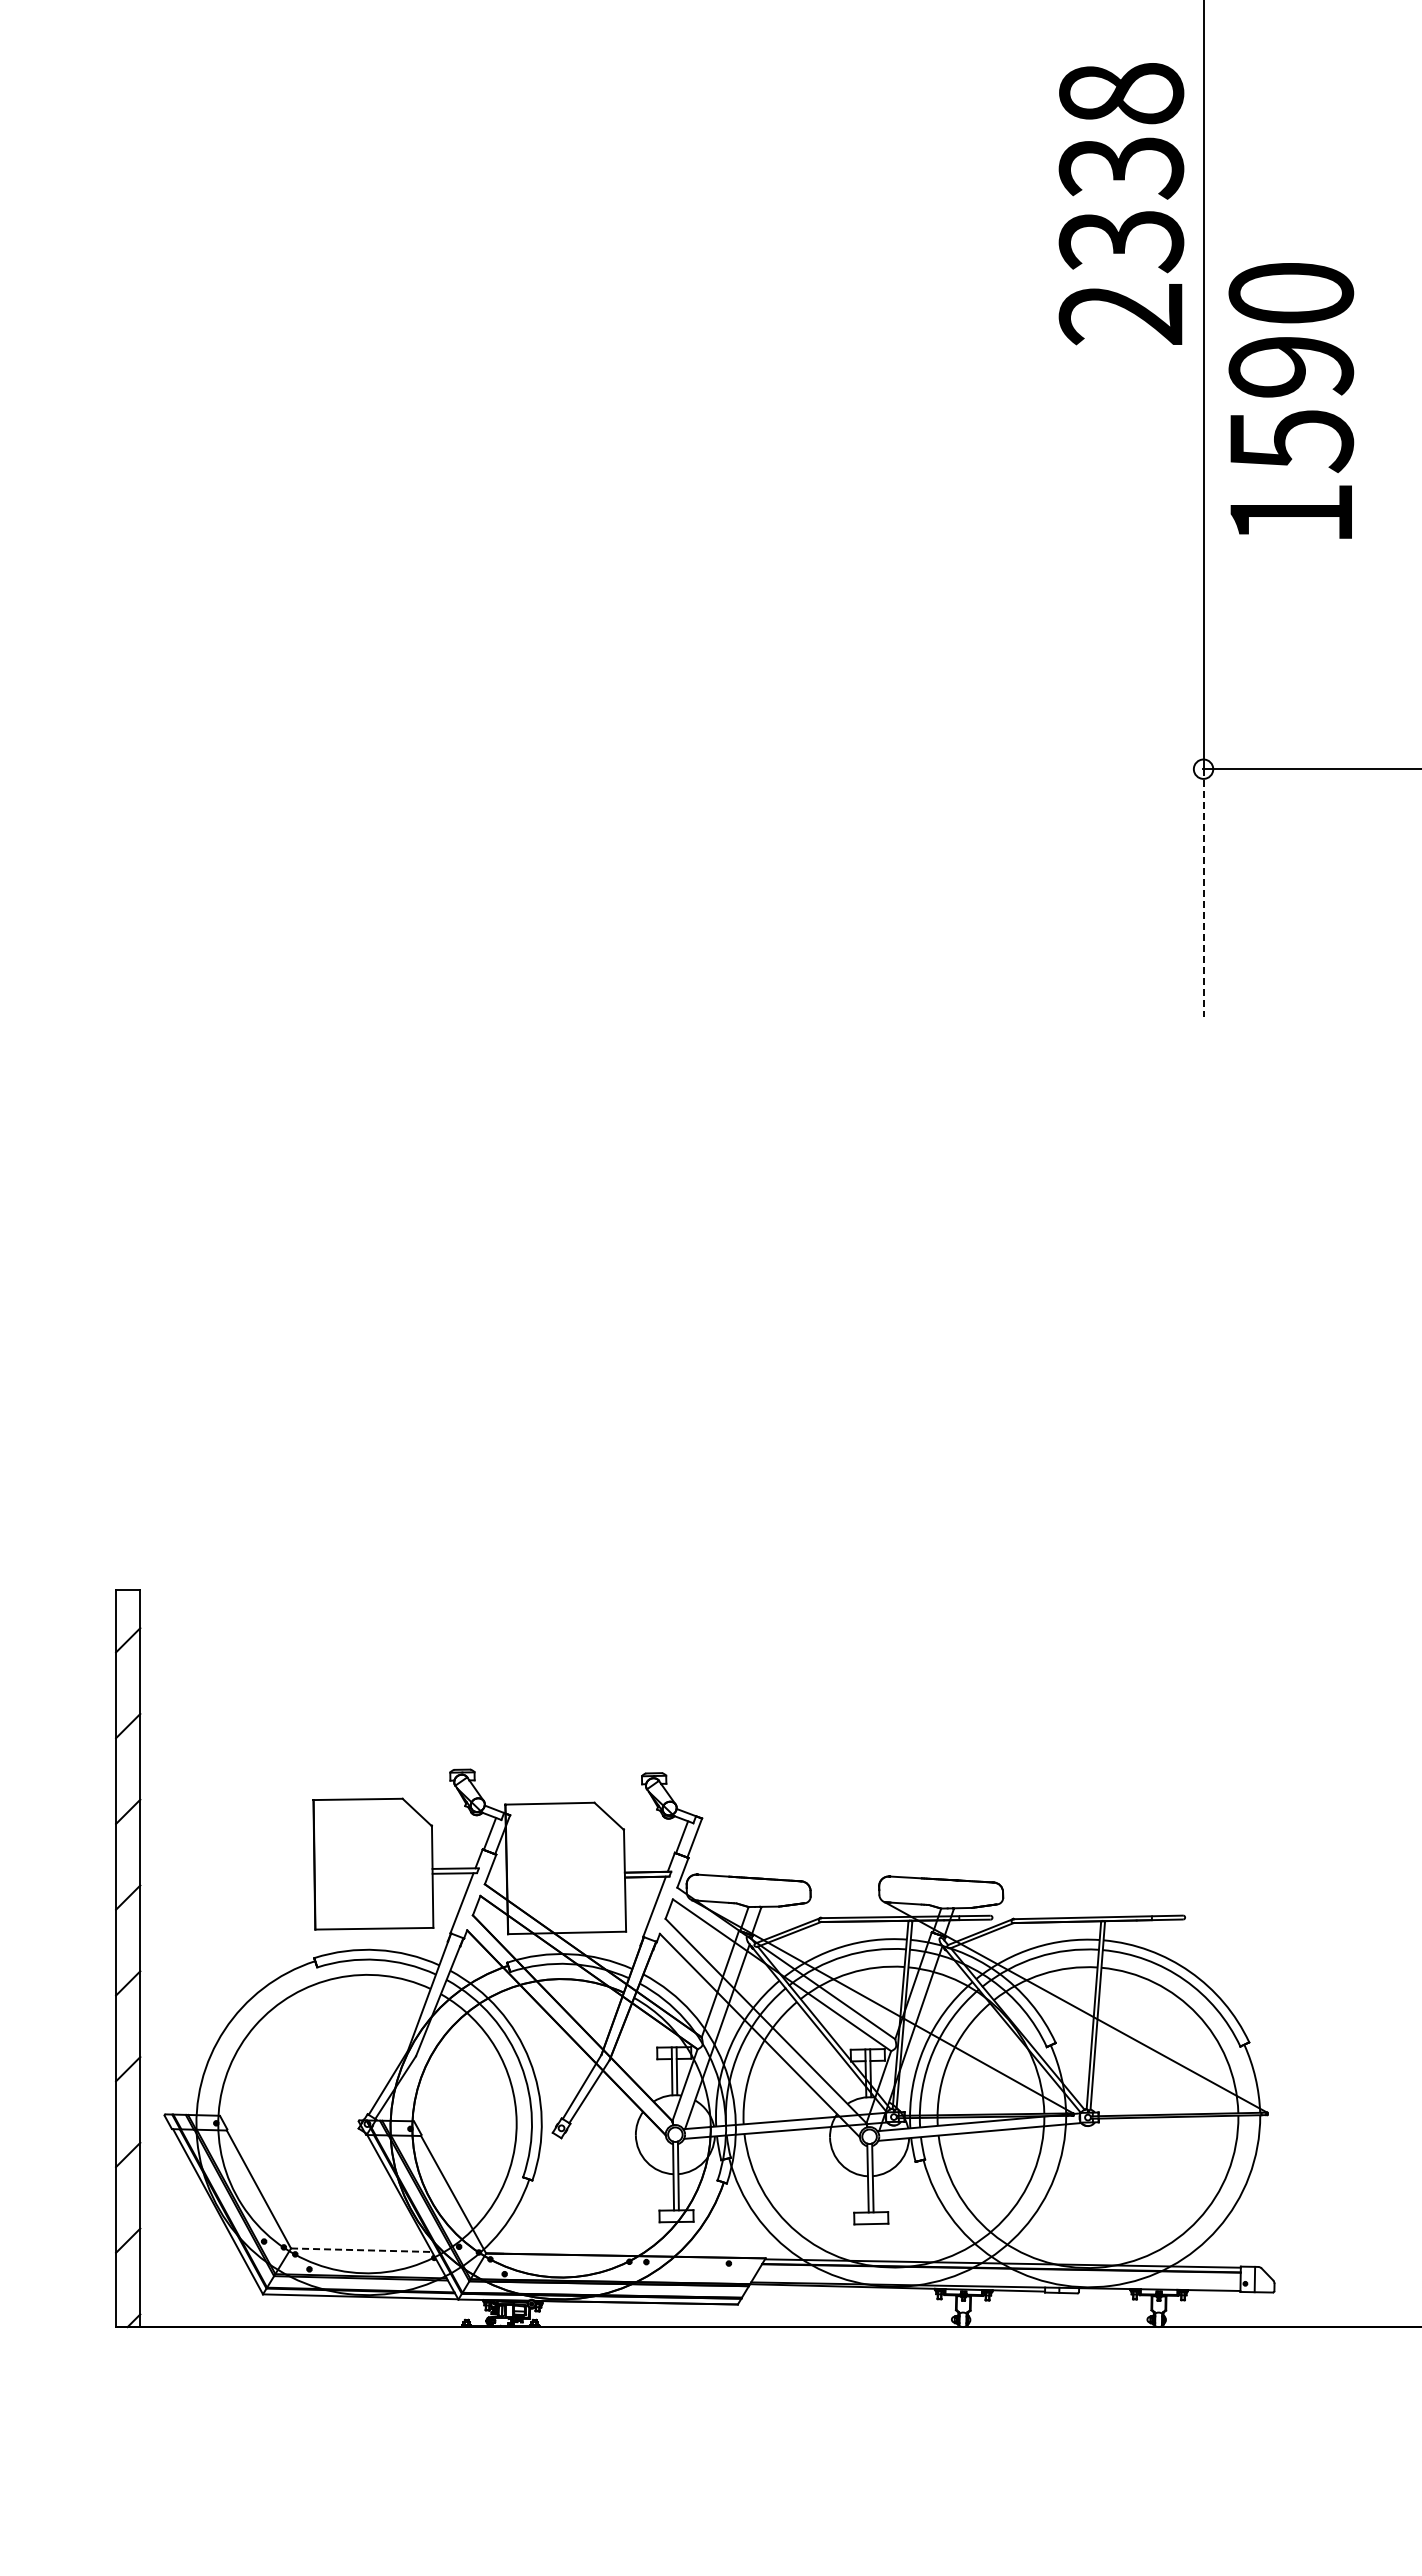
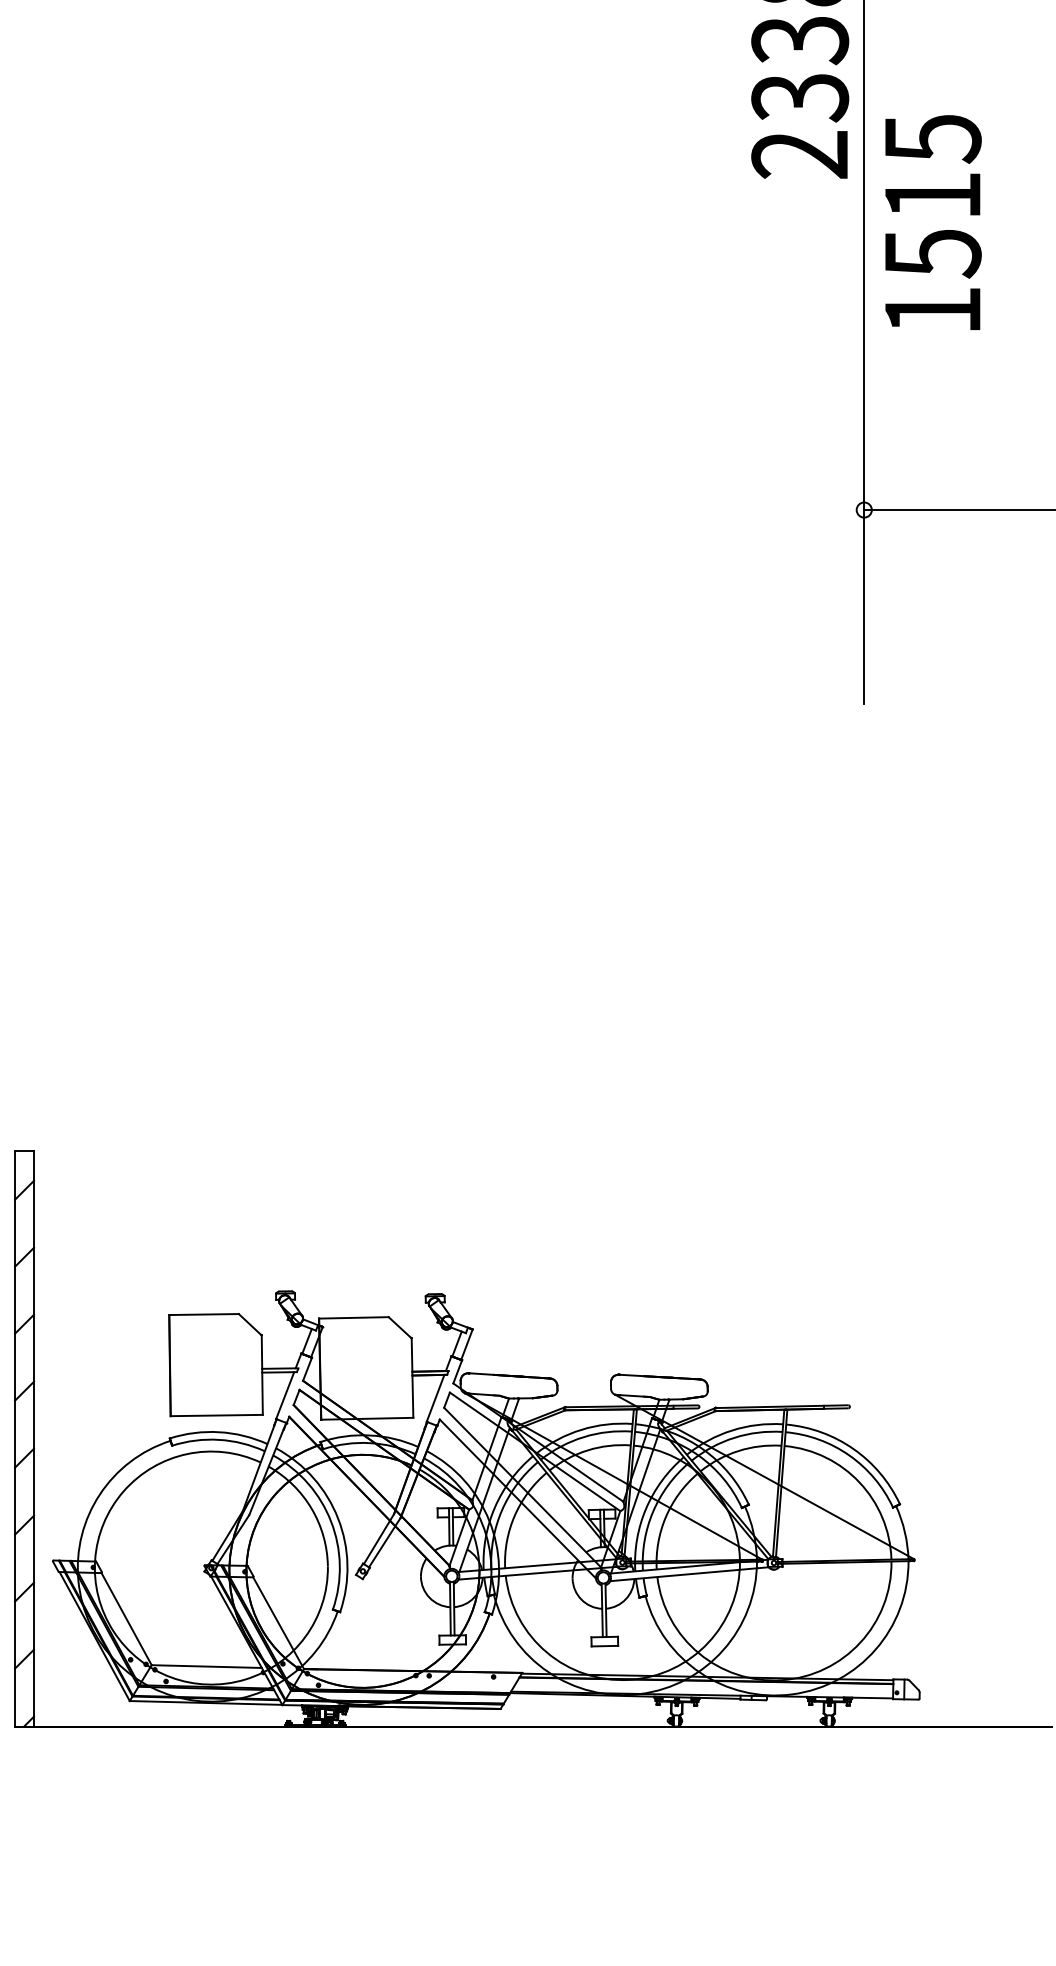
text: (1291, 330) -> (932, 167), 1590 -> 1515
line: (1203, 893) -> (864, 607), dashed -> solid
line: (361, 2250) -> (206, 1666), dashed -> solid

